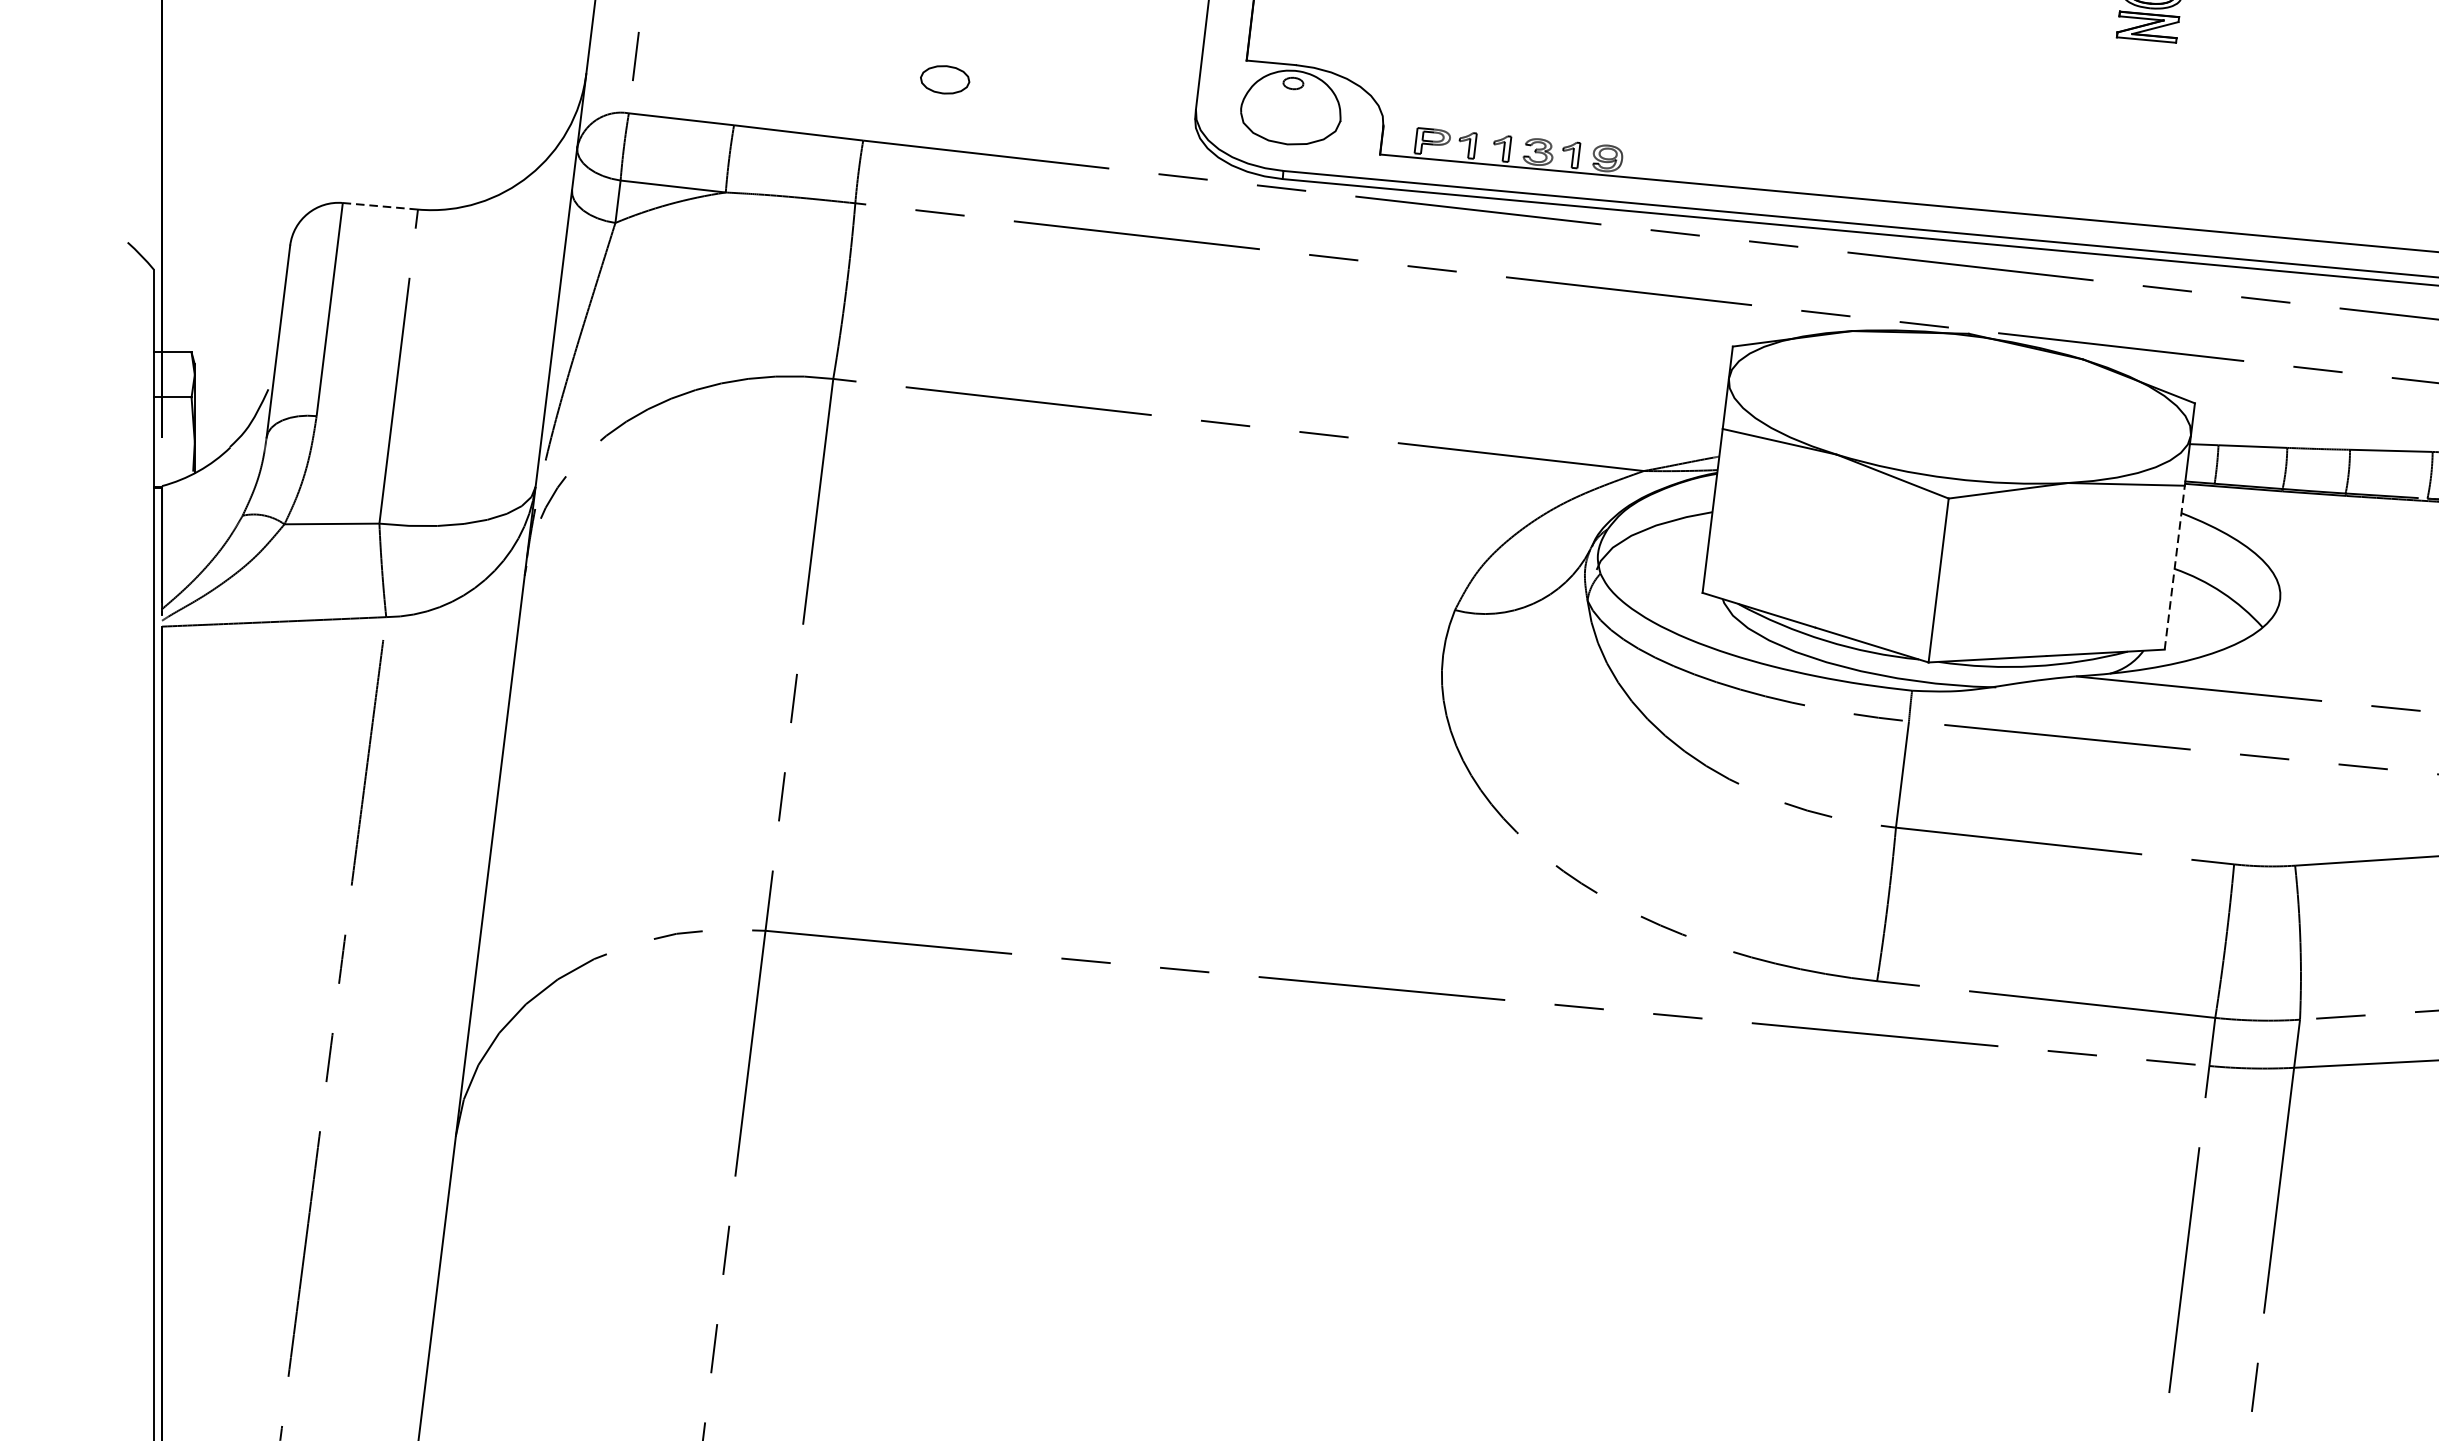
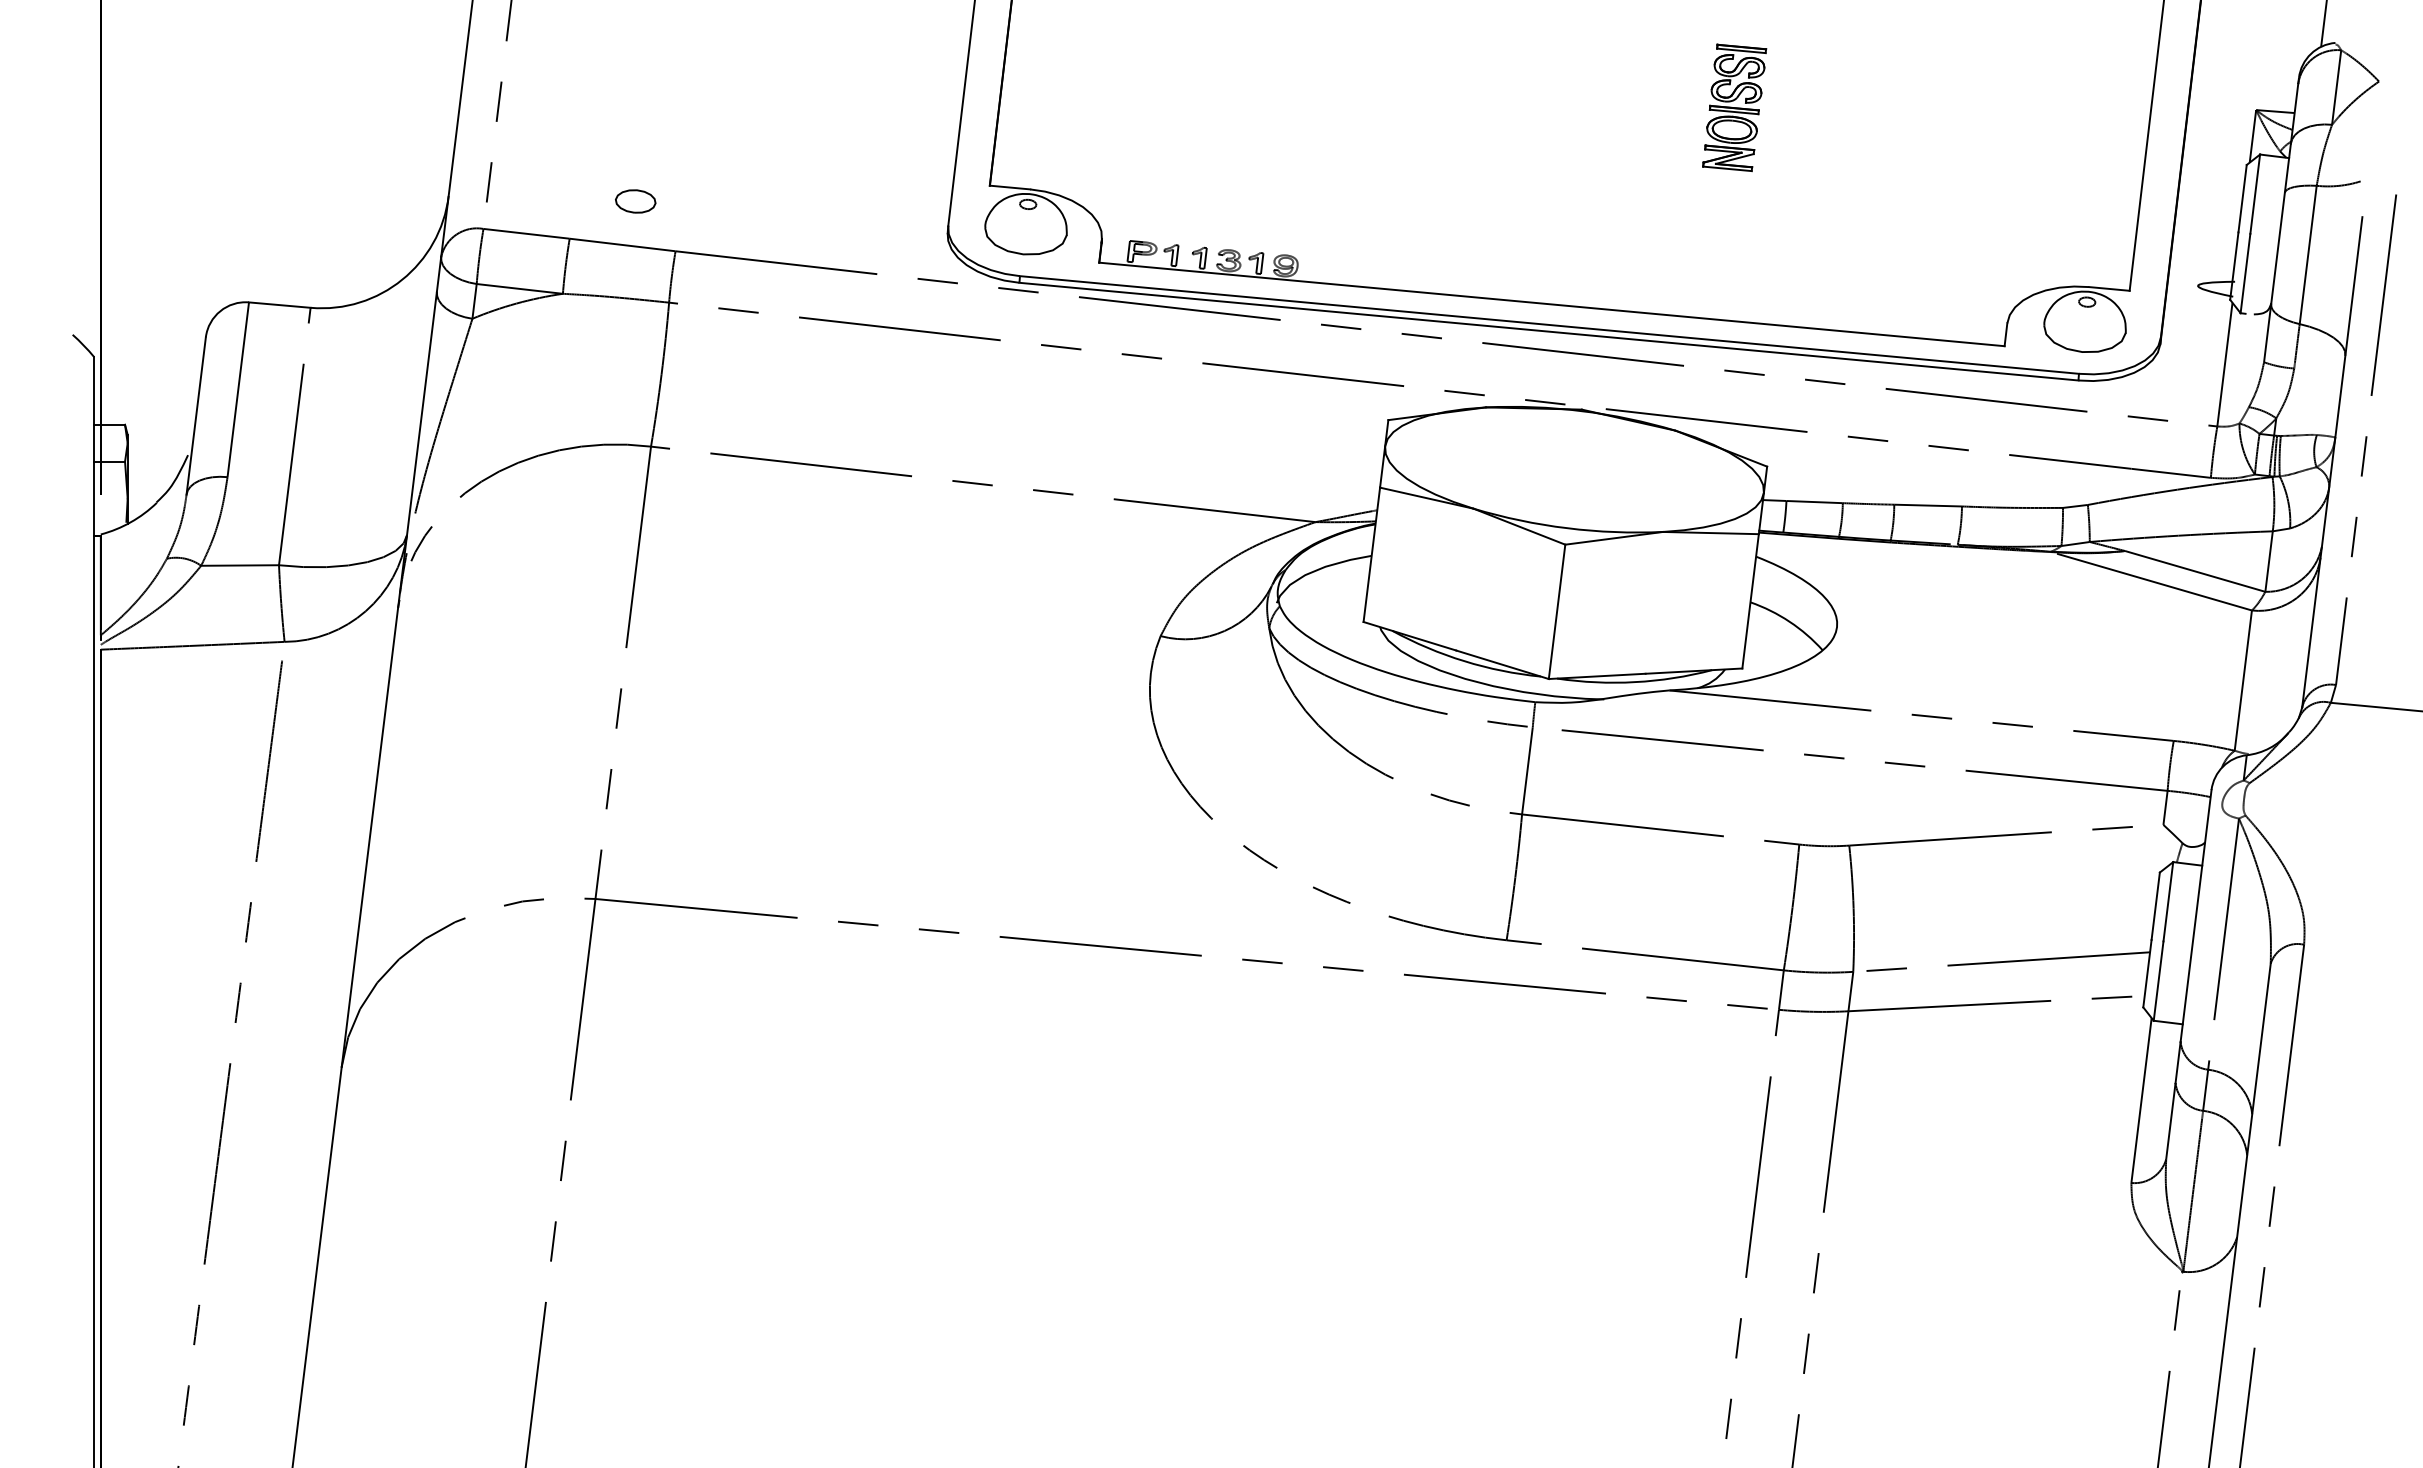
part: (944, 79) -> (635, 201), moved
line: (380, 206) -> (279, 305), dashed -> solid
line: (2174, 567) -> (1750, 601), dashed -> solid

